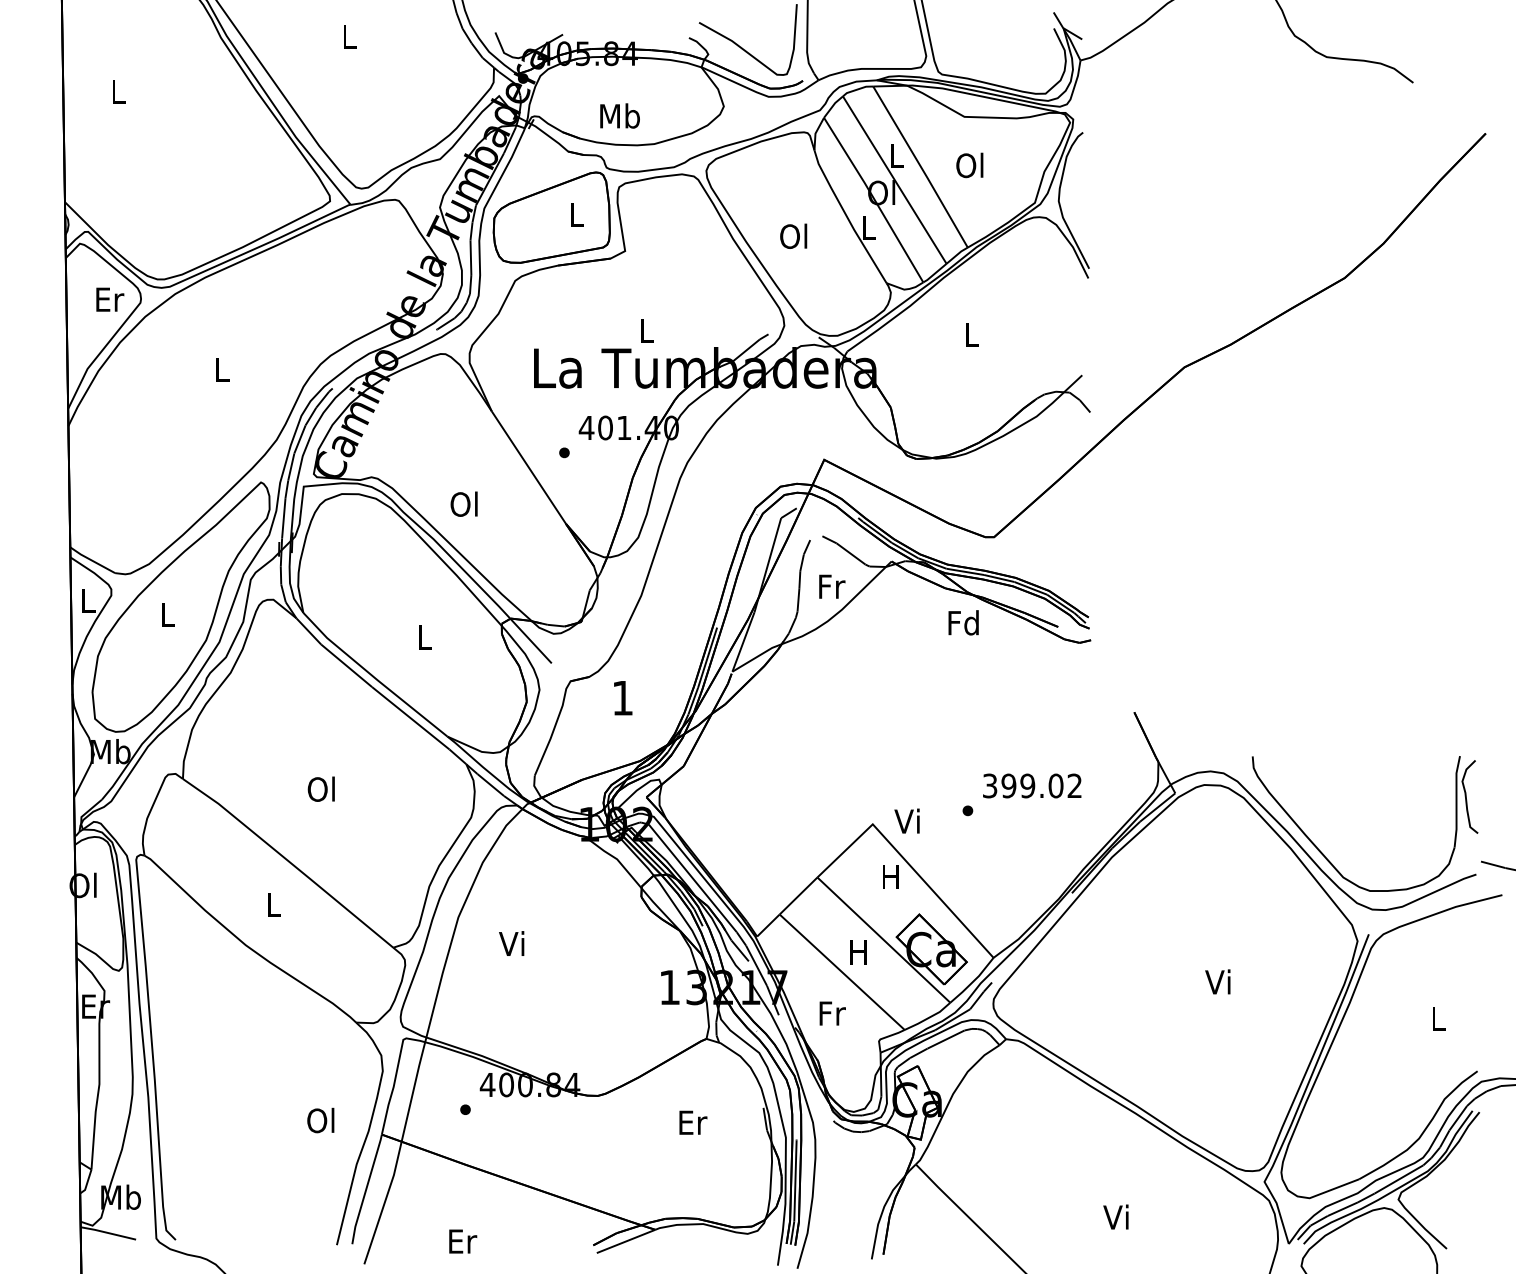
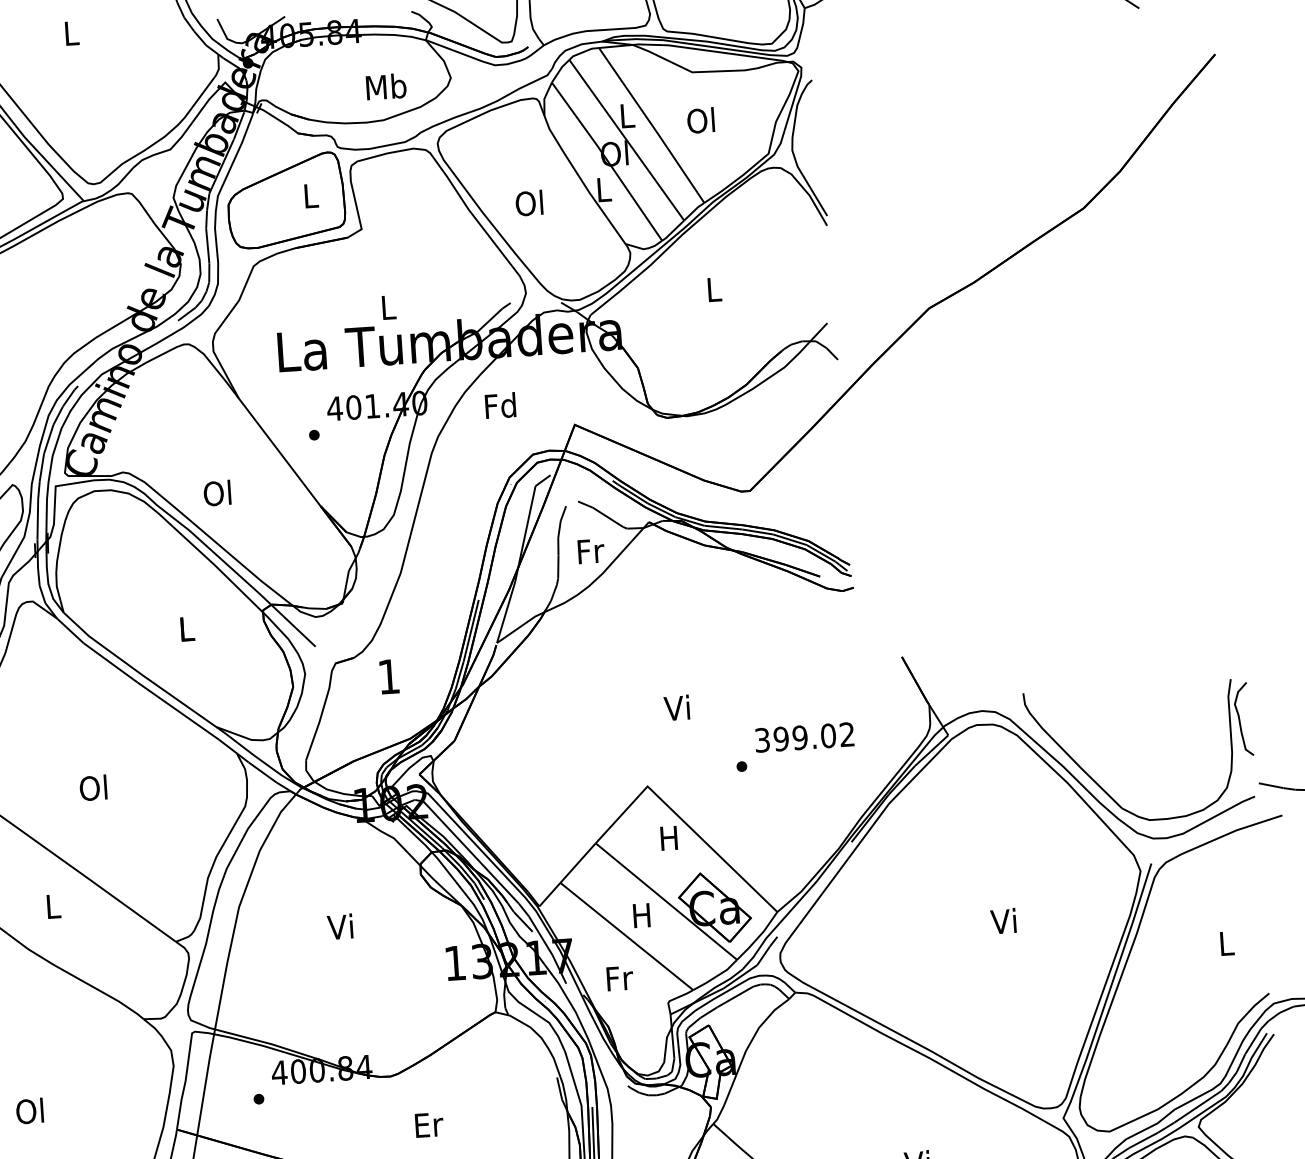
text: (619, 115) -> (385, 86), moved
text: (963, 622) -> (500, 405), moved
text: (906, 820) -> (676, 707), moved
text: (511, 943) -> (339, 926), moved
text: (320, 1120) -> (29, 1111), moved
text: (693, 1122) -> (429, 1124), moved

